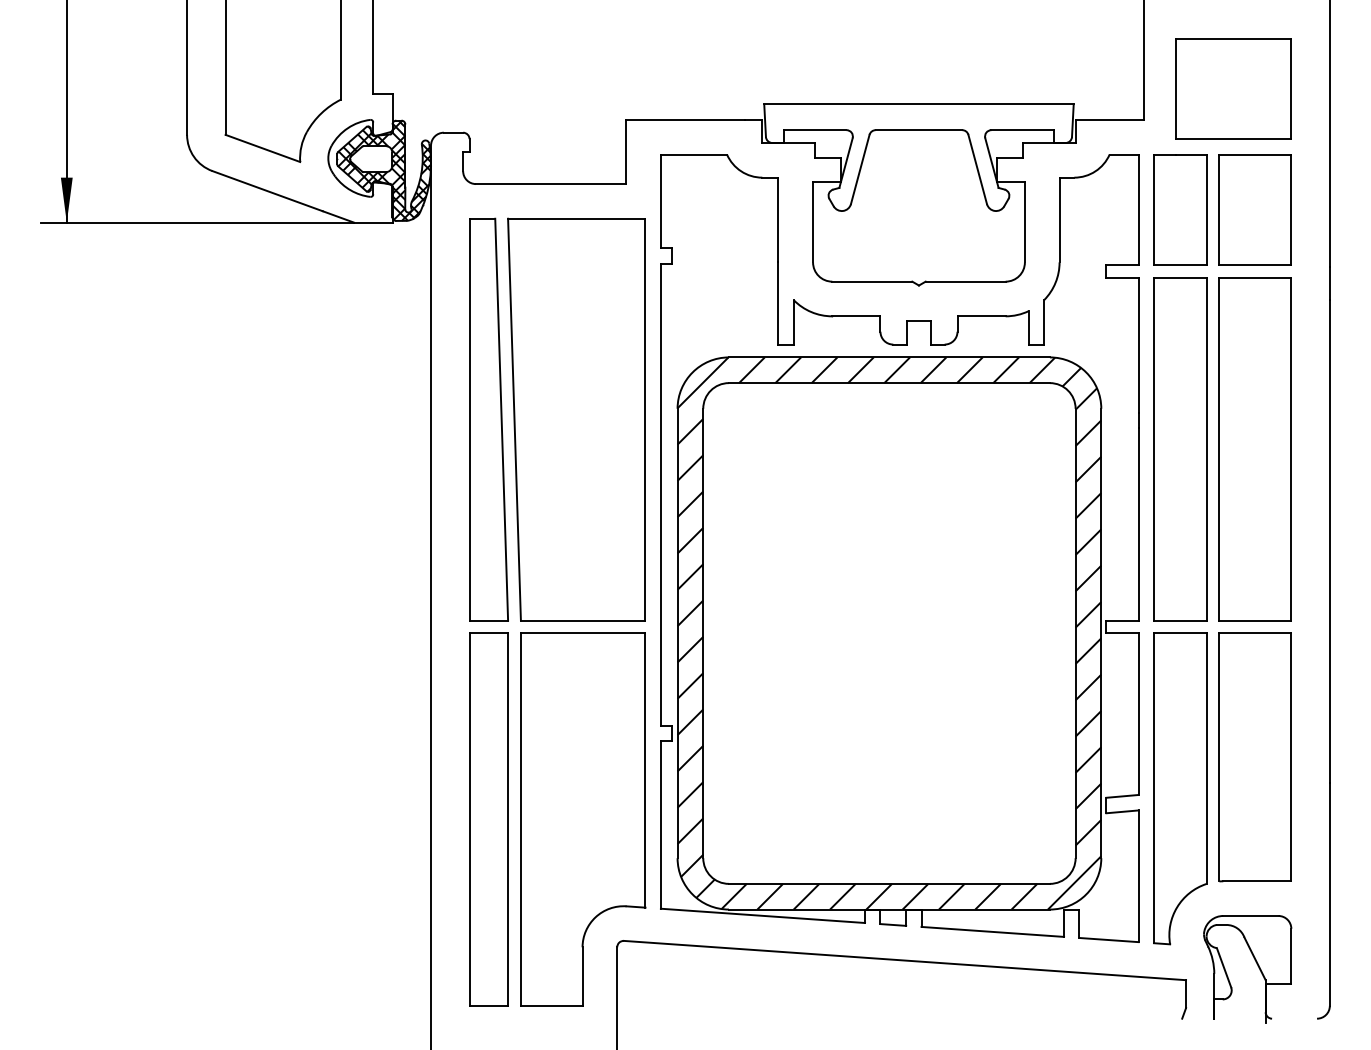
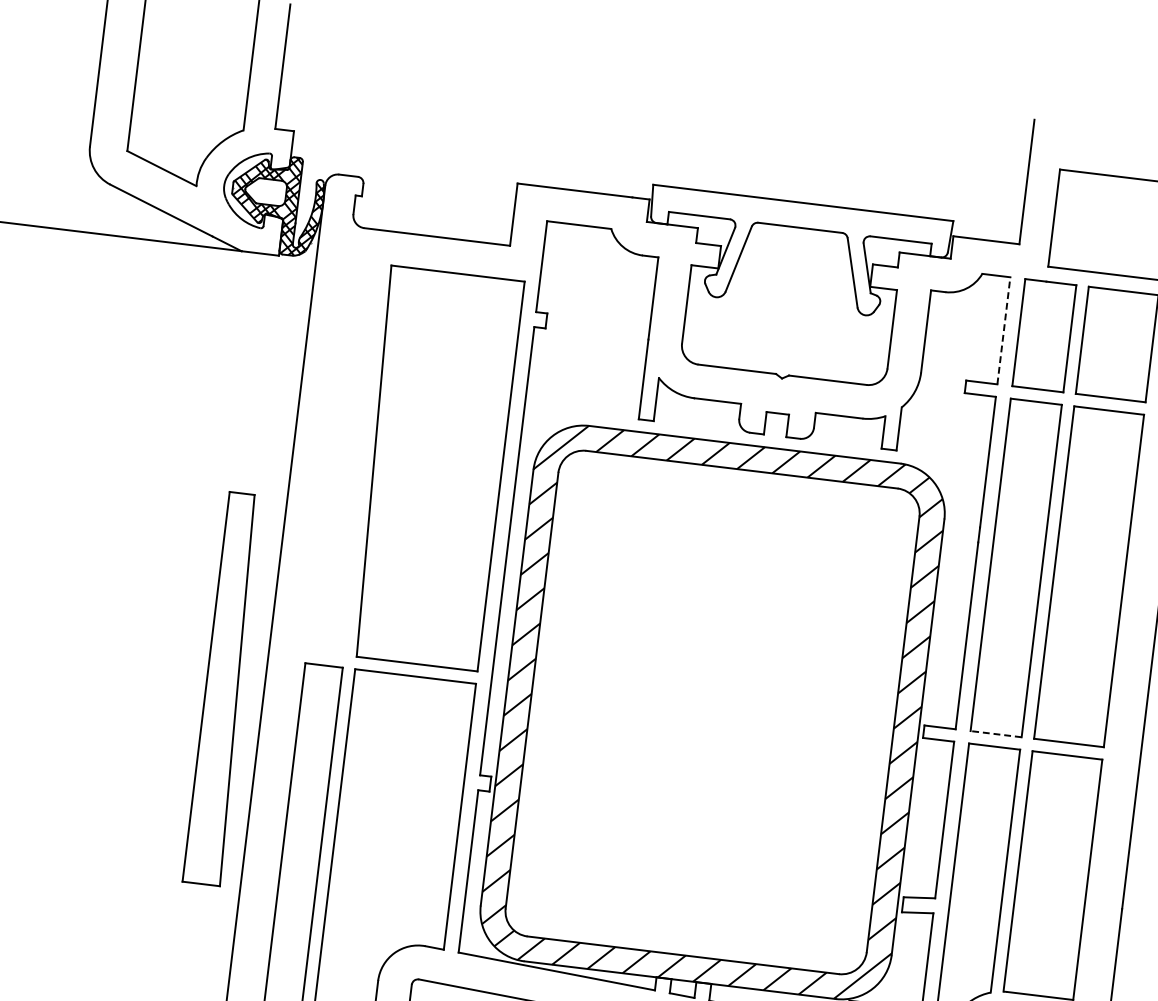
line: (1138, 209) -> (1003, 330), solid -> dashed
part: (488, 419) -> (224, 688), moved
line: (1179, 620) -> (995, 733), solid -> dashed

